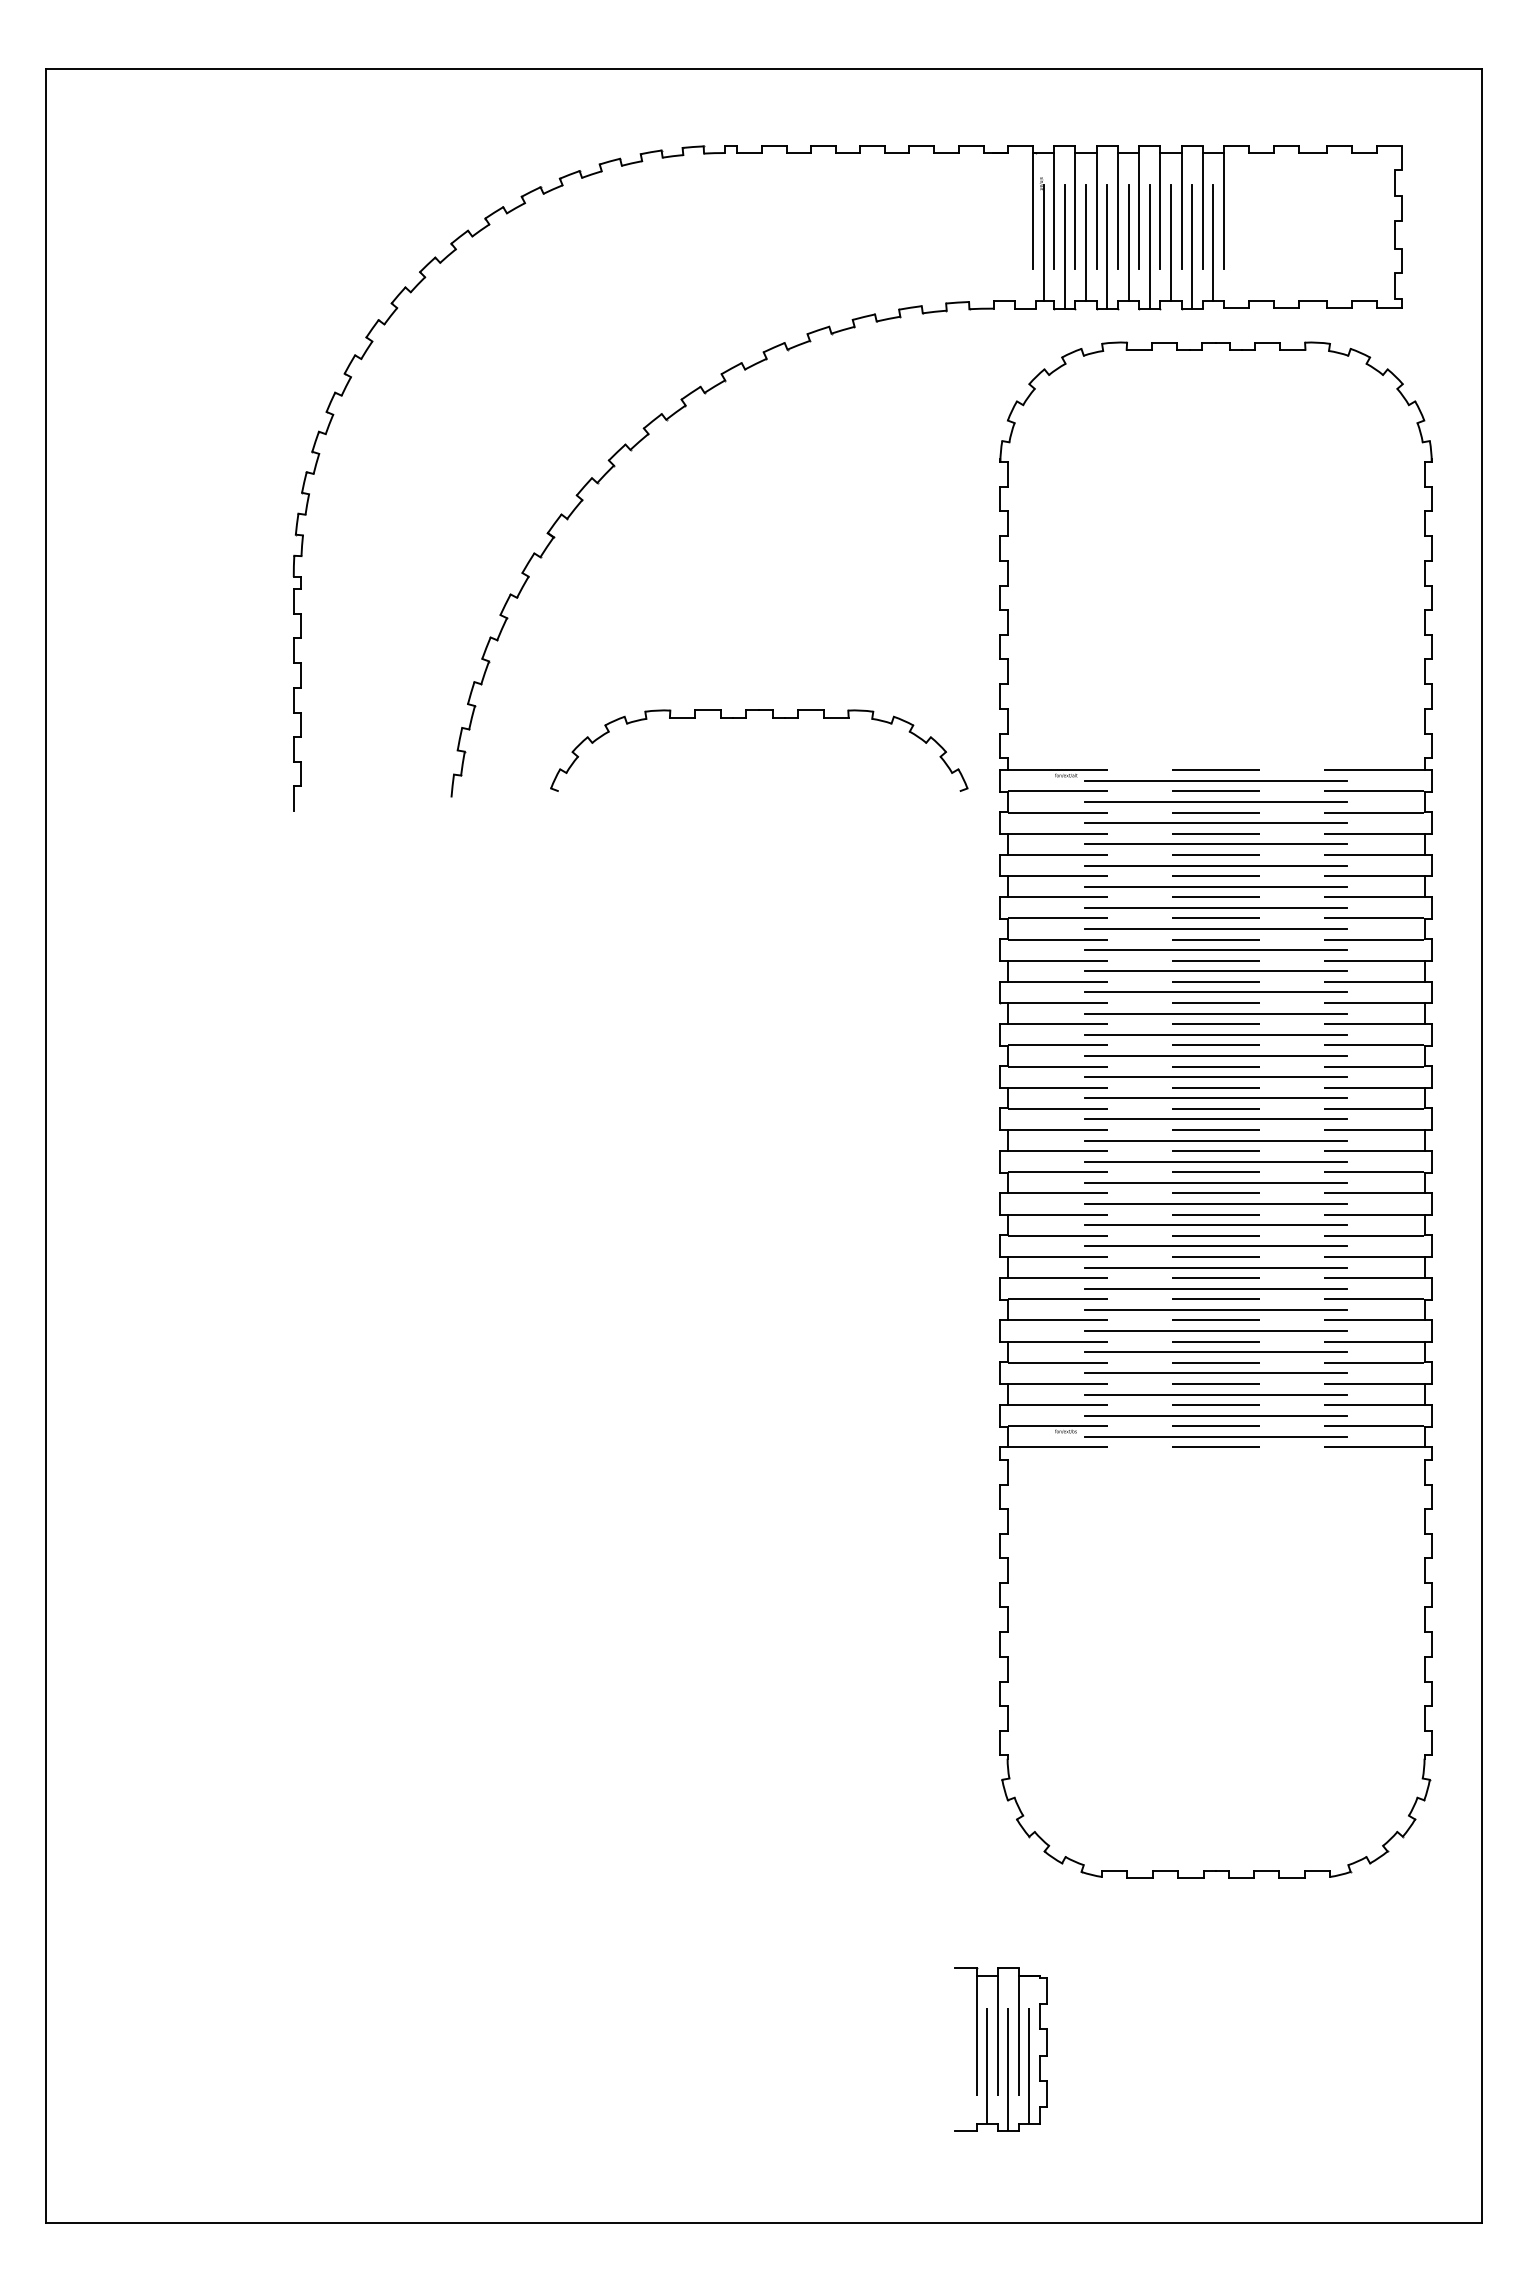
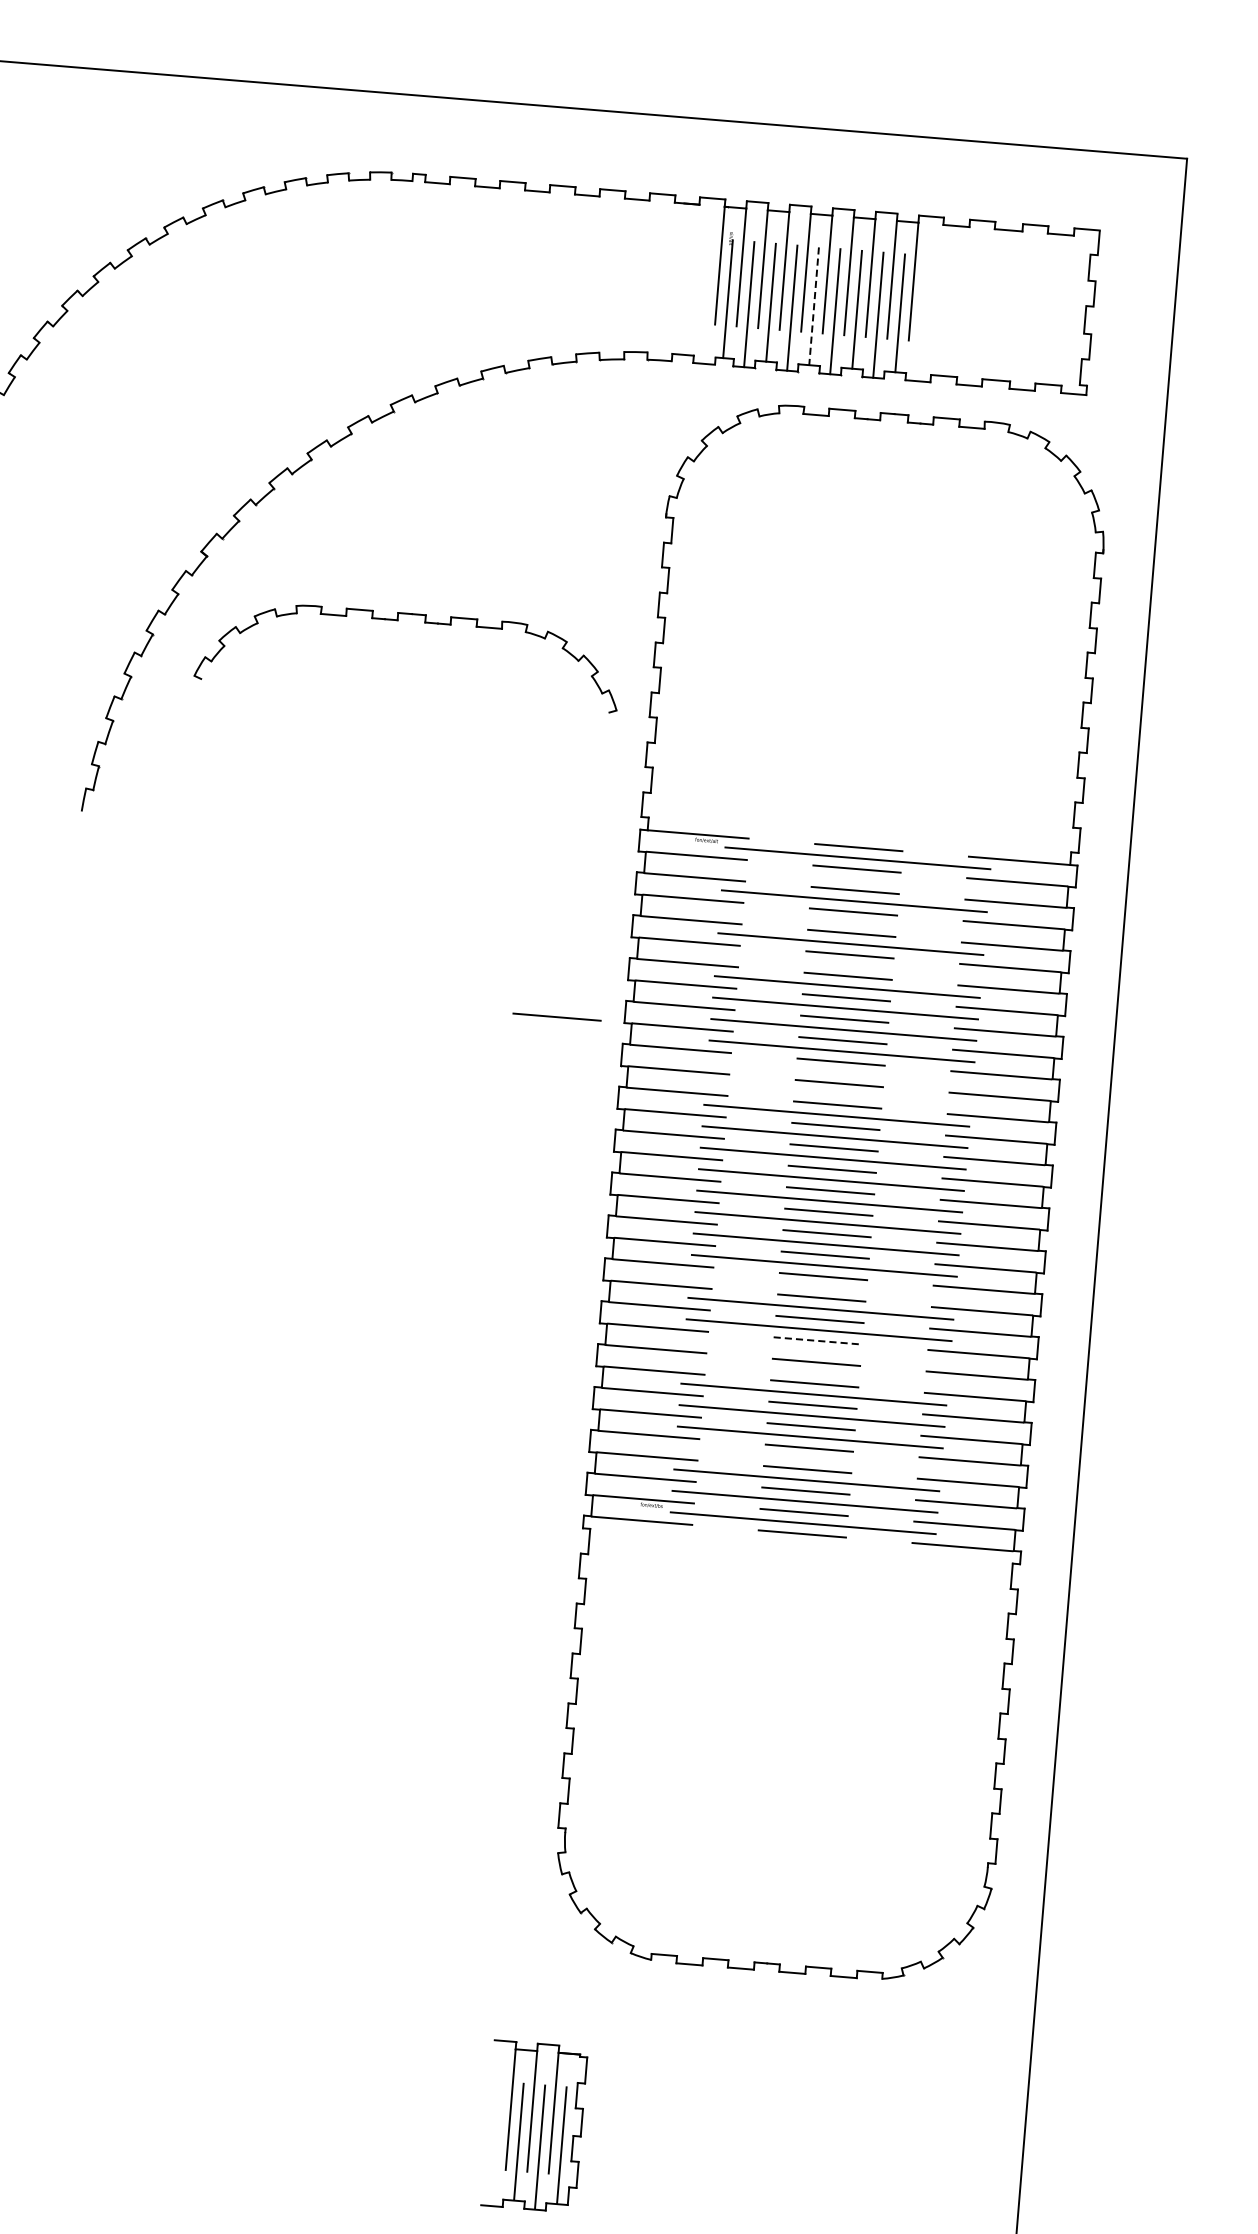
line: (1128, 243) -> (814, 306), solid -> dashed
part: (746, 718) -> (398, 621), moved
line: (1215, 802) -> (855, 880), removed
line: (1215, 844) -> (852, 922), removed
line: (1215, 886) -> (848, 965), removed
line: (933, 960) -> (556, 1016), added
line: (1215, 992) -> (839, 1072), removed
line: (1215, 1013) -> (838, 1094), removed
line: (1215, 1203) -> (822, 1286), removed
line: (1215, 1256) -> (817, 1340), solid -> dashed
line: (1215, 1267) -> (816, 1351), removed
line: (1215, 1288) -> (815, 1372), removed
line: (1215, 1373) -> (808, 1459), removed

